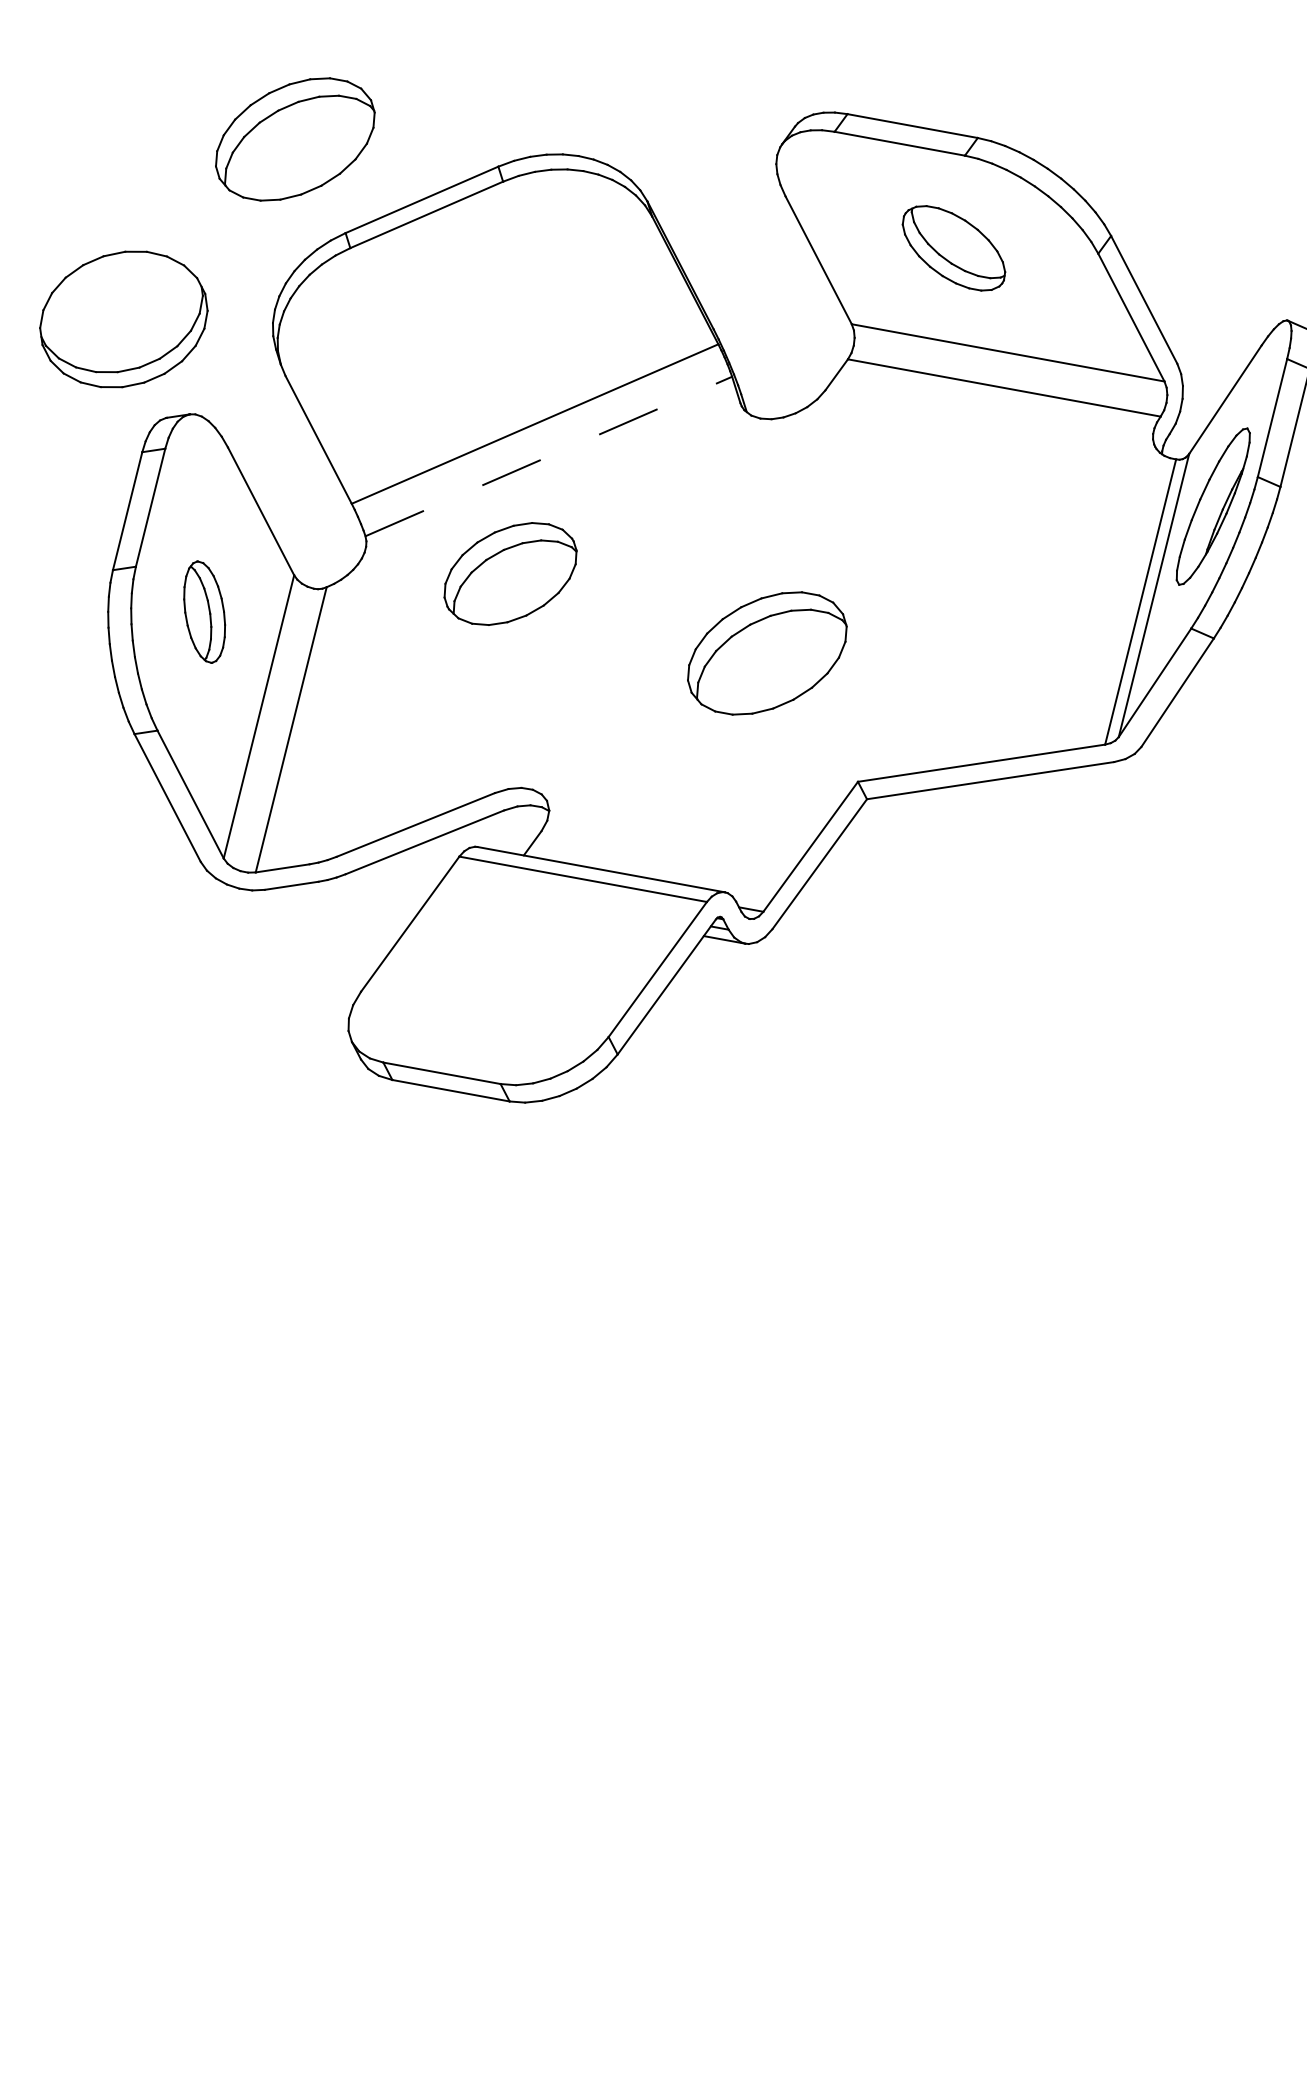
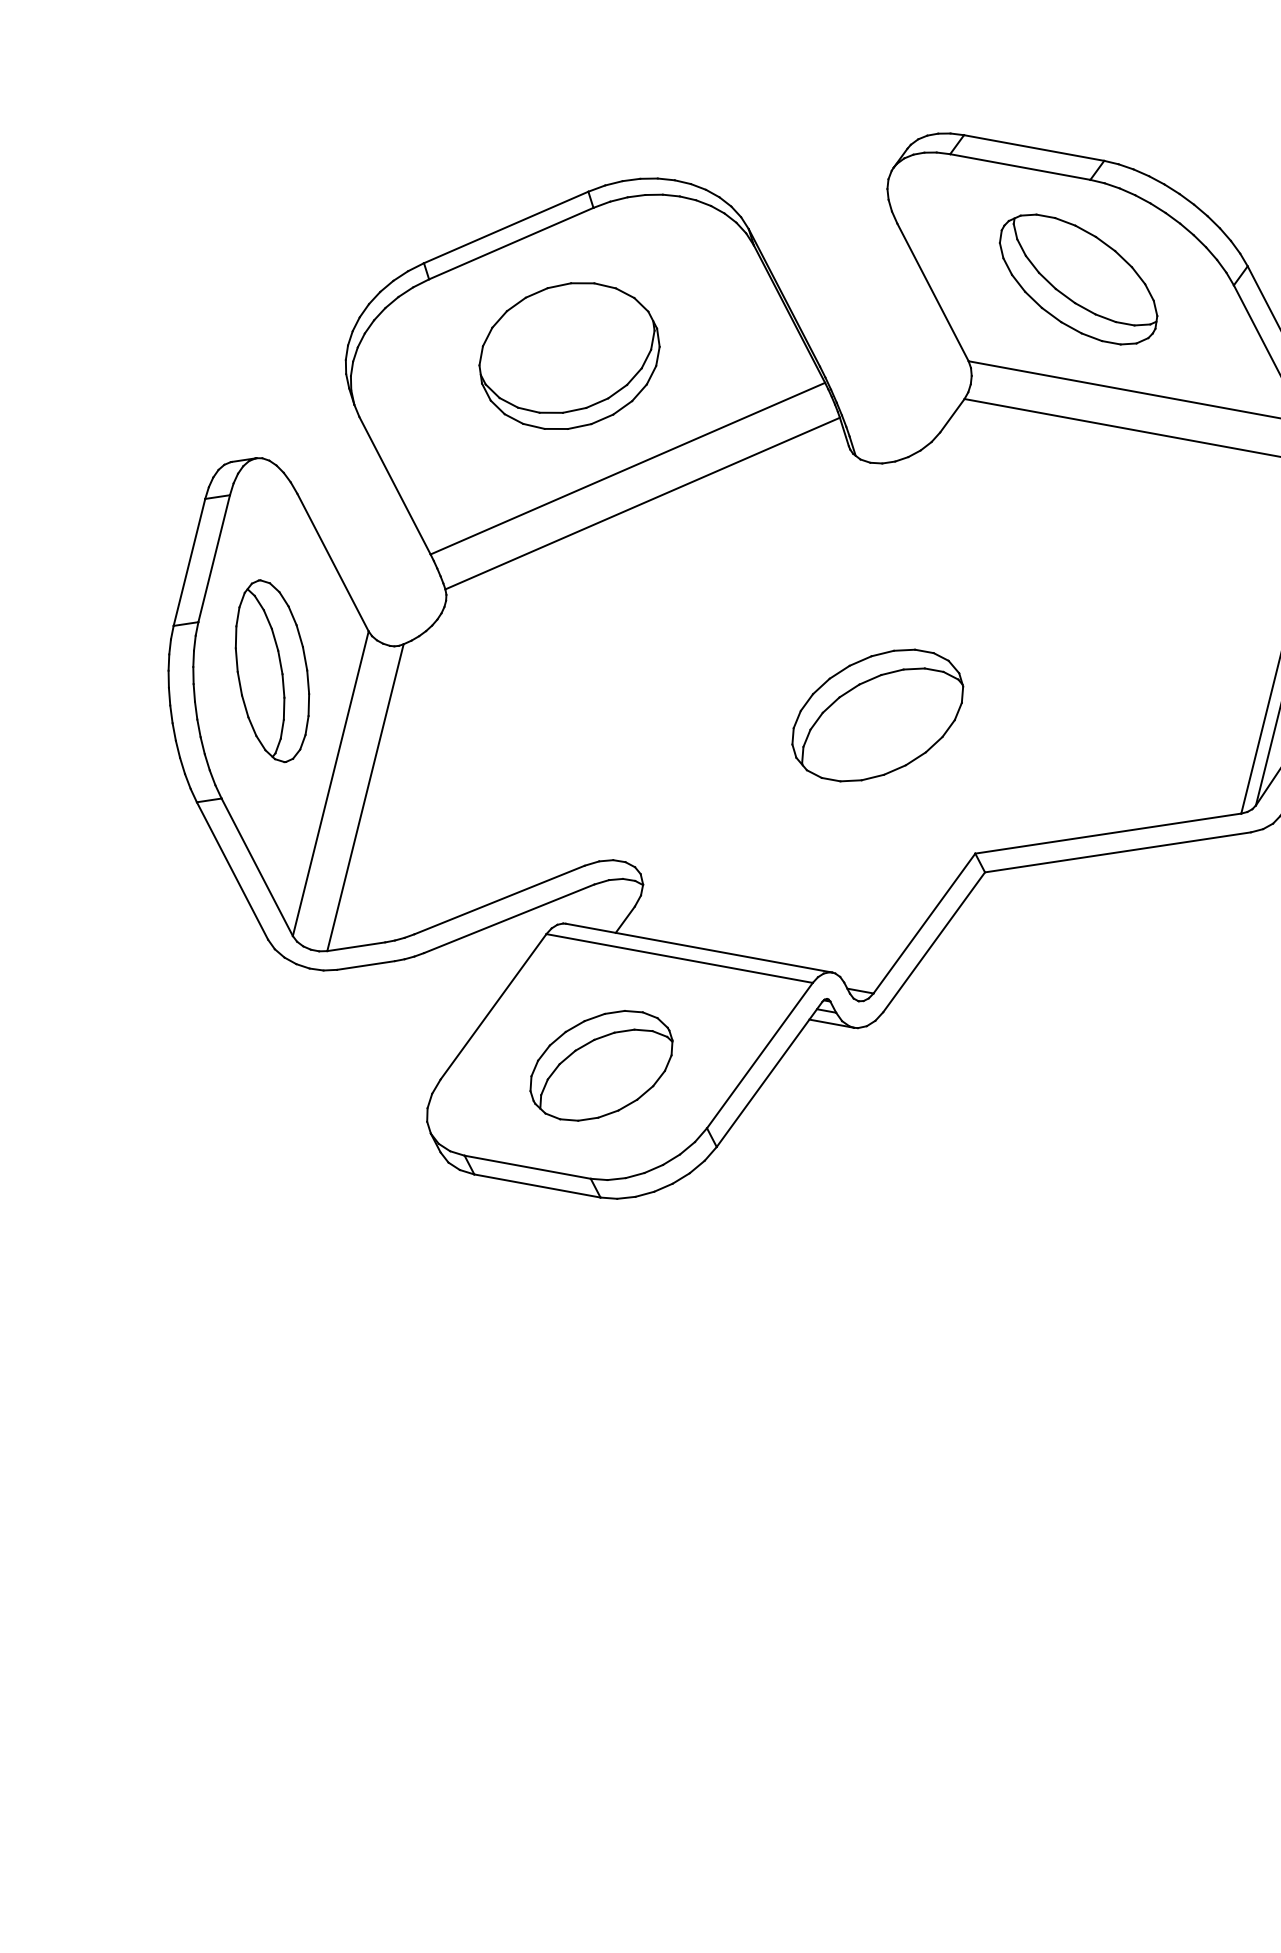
part: (295, 139) -> (370, 162), removed
part: (953, 248) -> (1078, 279), size x1.43
part: (123, 319) -> (569, 356), moved
line: (548, 456) -> (642, 503), dashed -> solid
part: (510, 573) -> (601, 1065), moved
part: (204, 611) -> (272, 670), size x1.67

